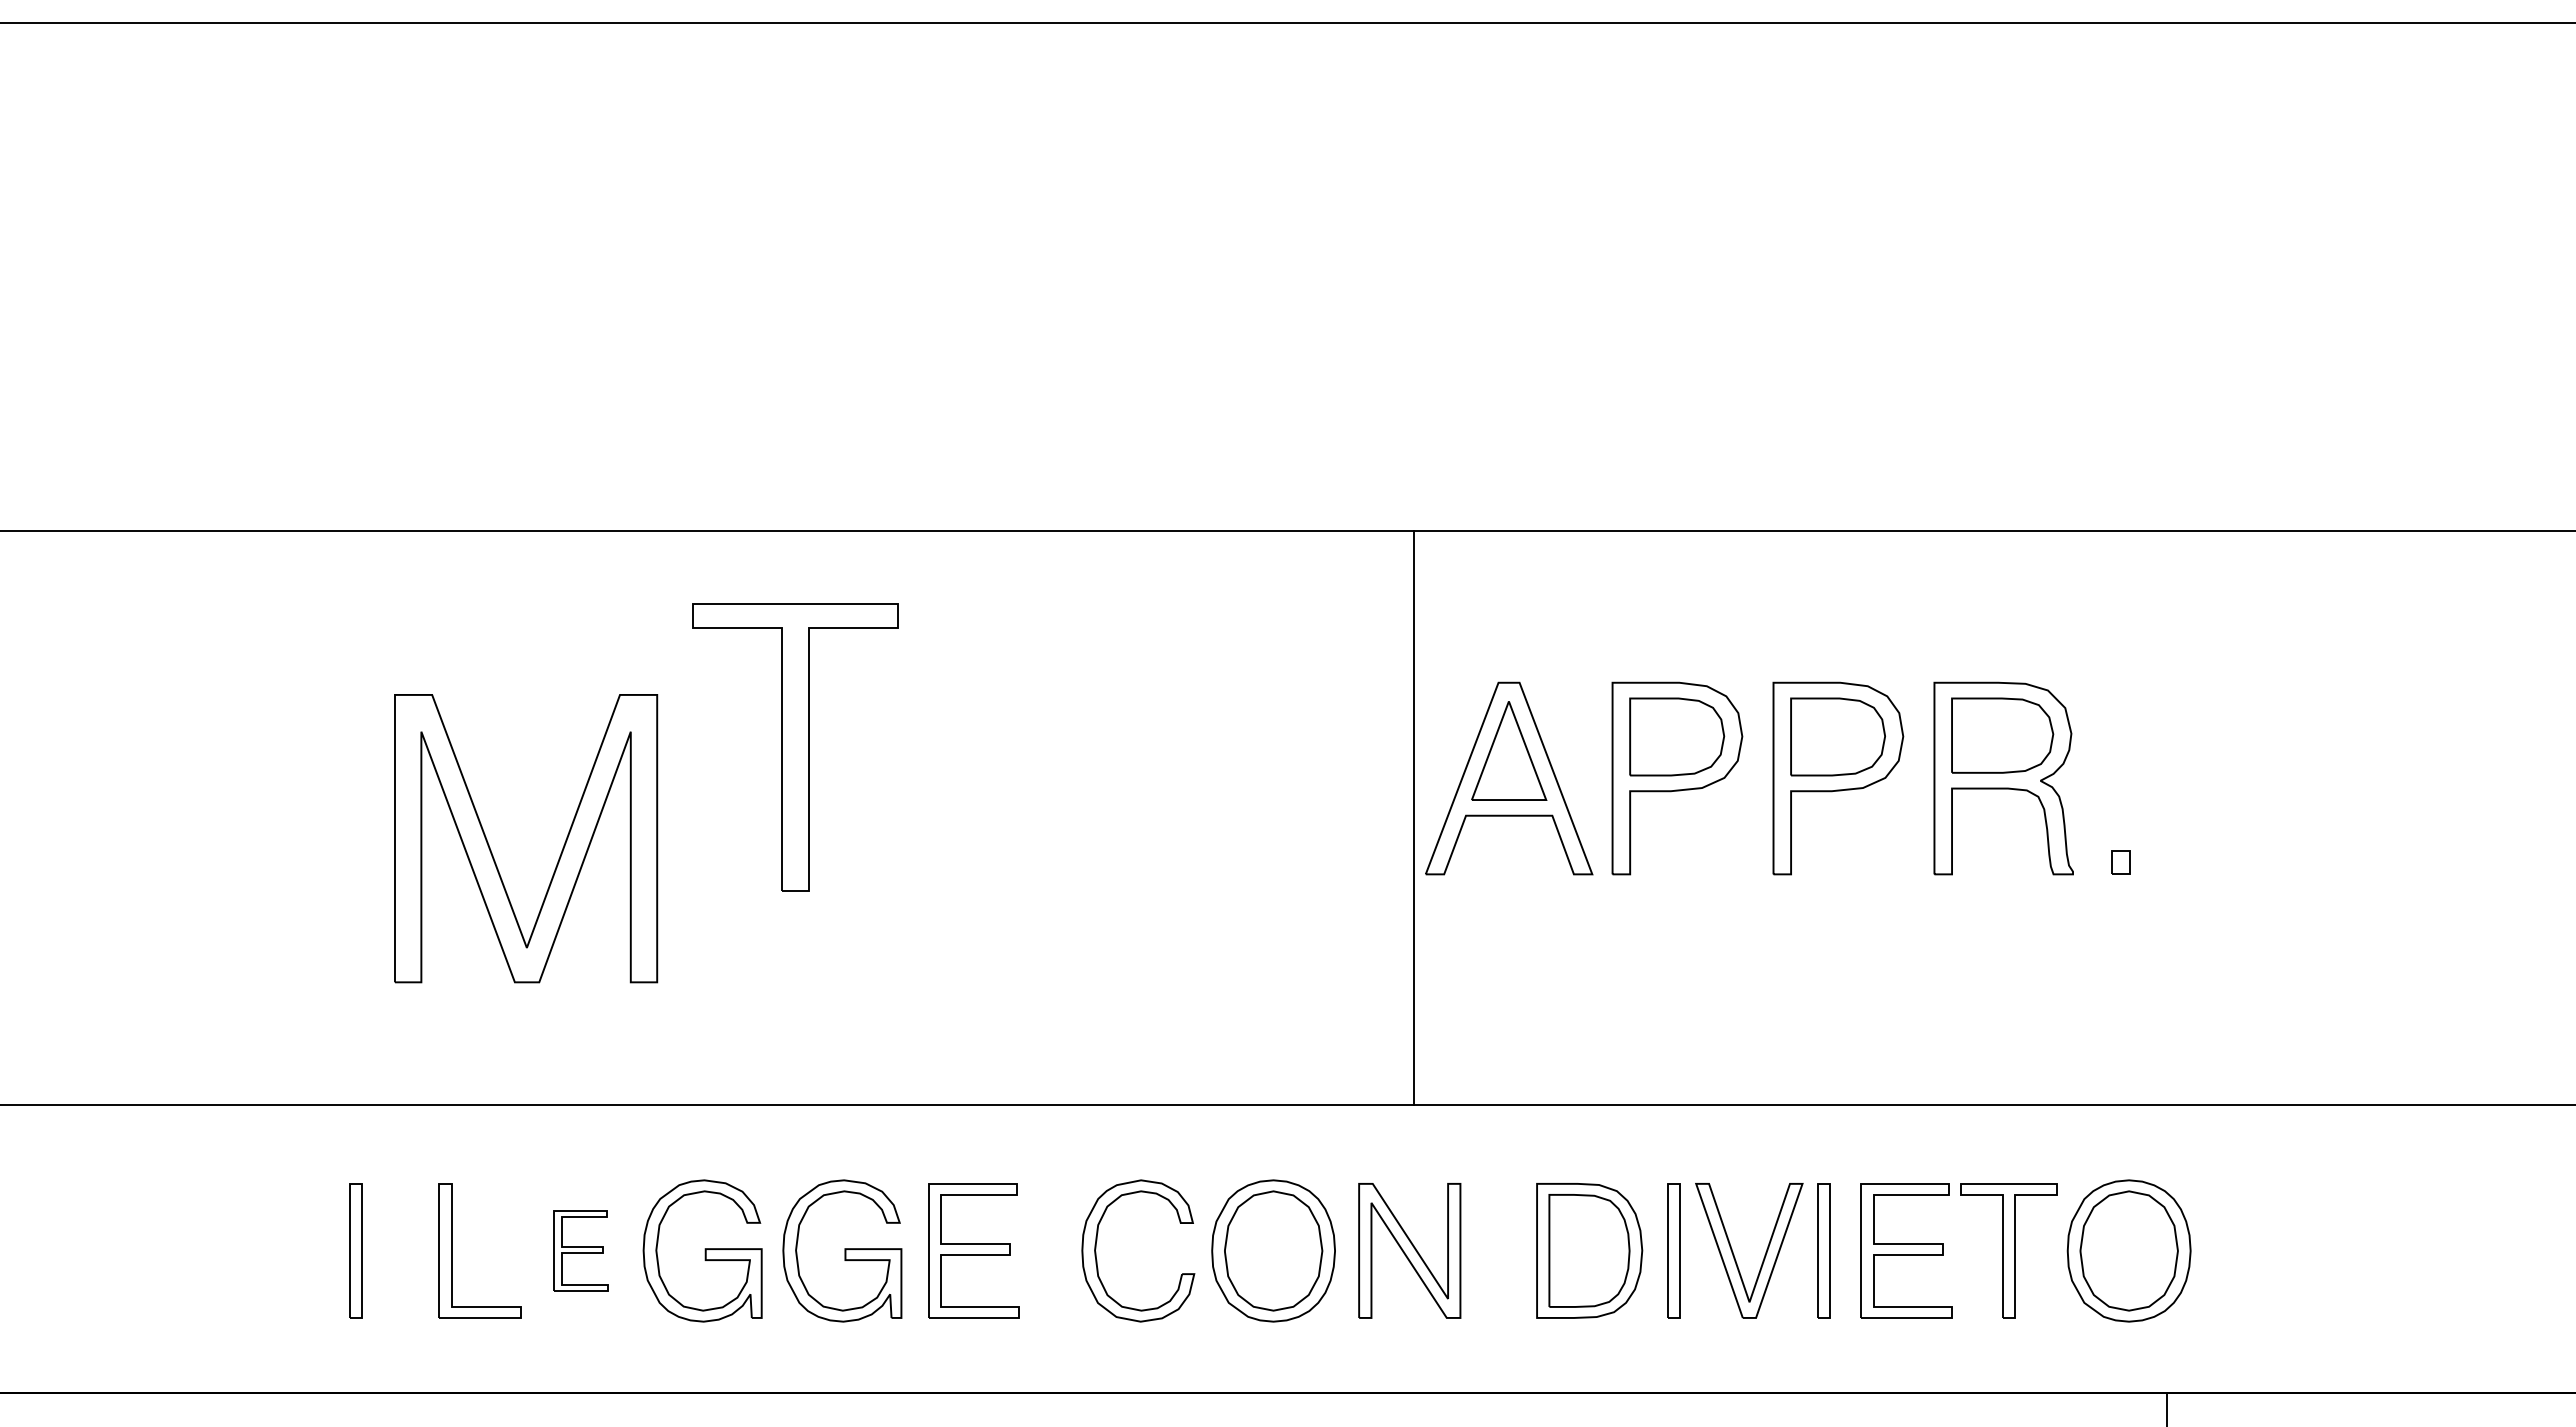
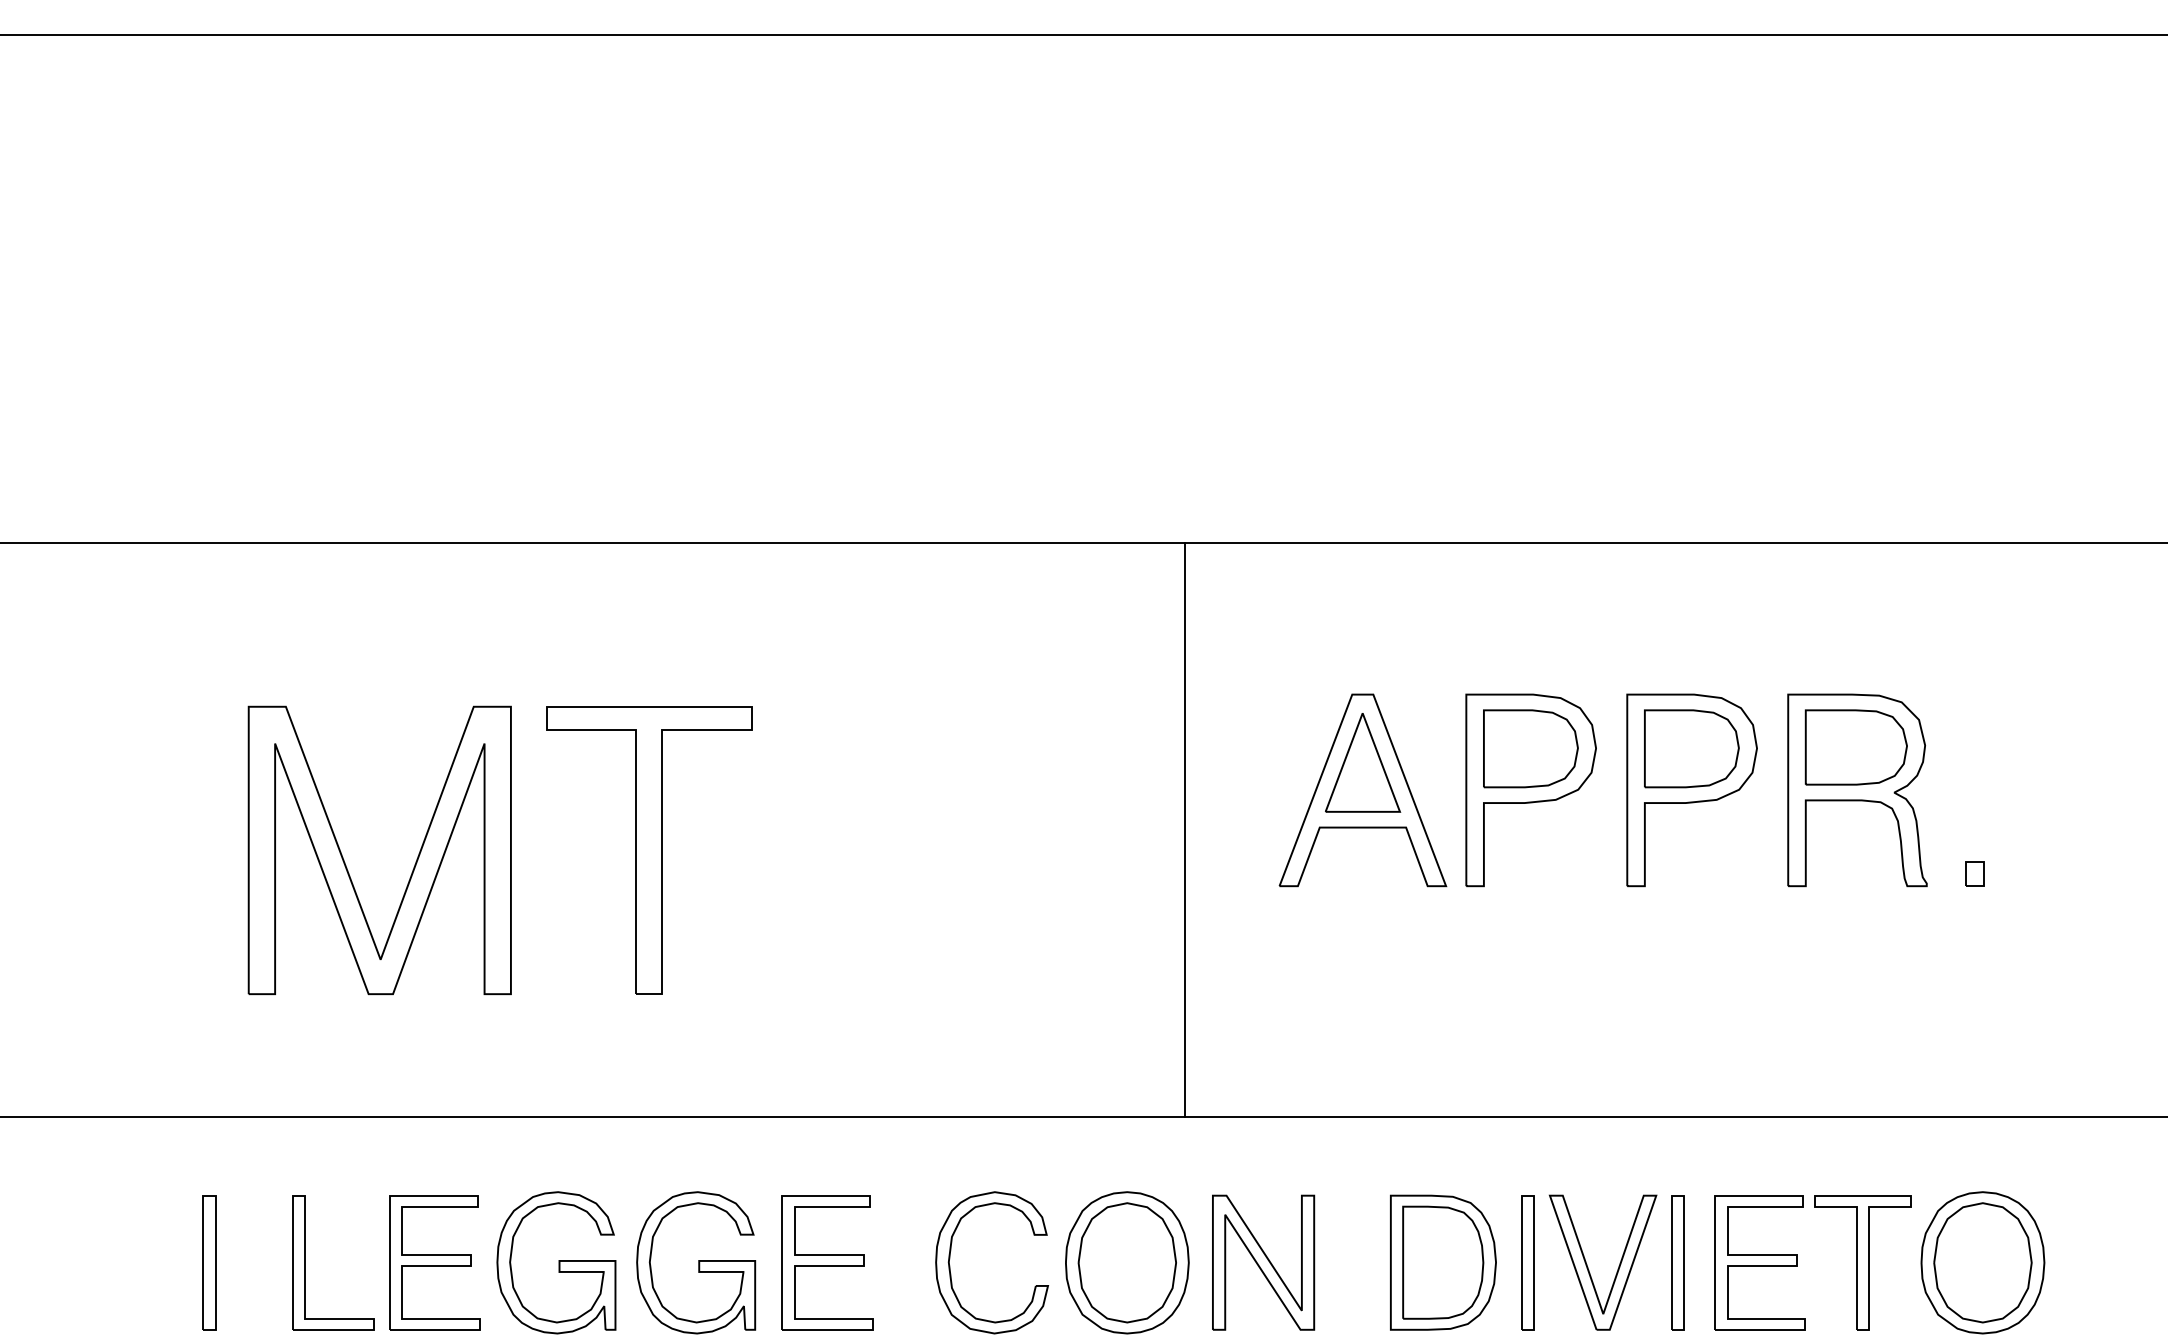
part: (795, 747) -> (649, 850), moved
line: (1414, 817) -> (1185, 829), moved
part: (580, 1250) -> (434, 1262), size x1.67

